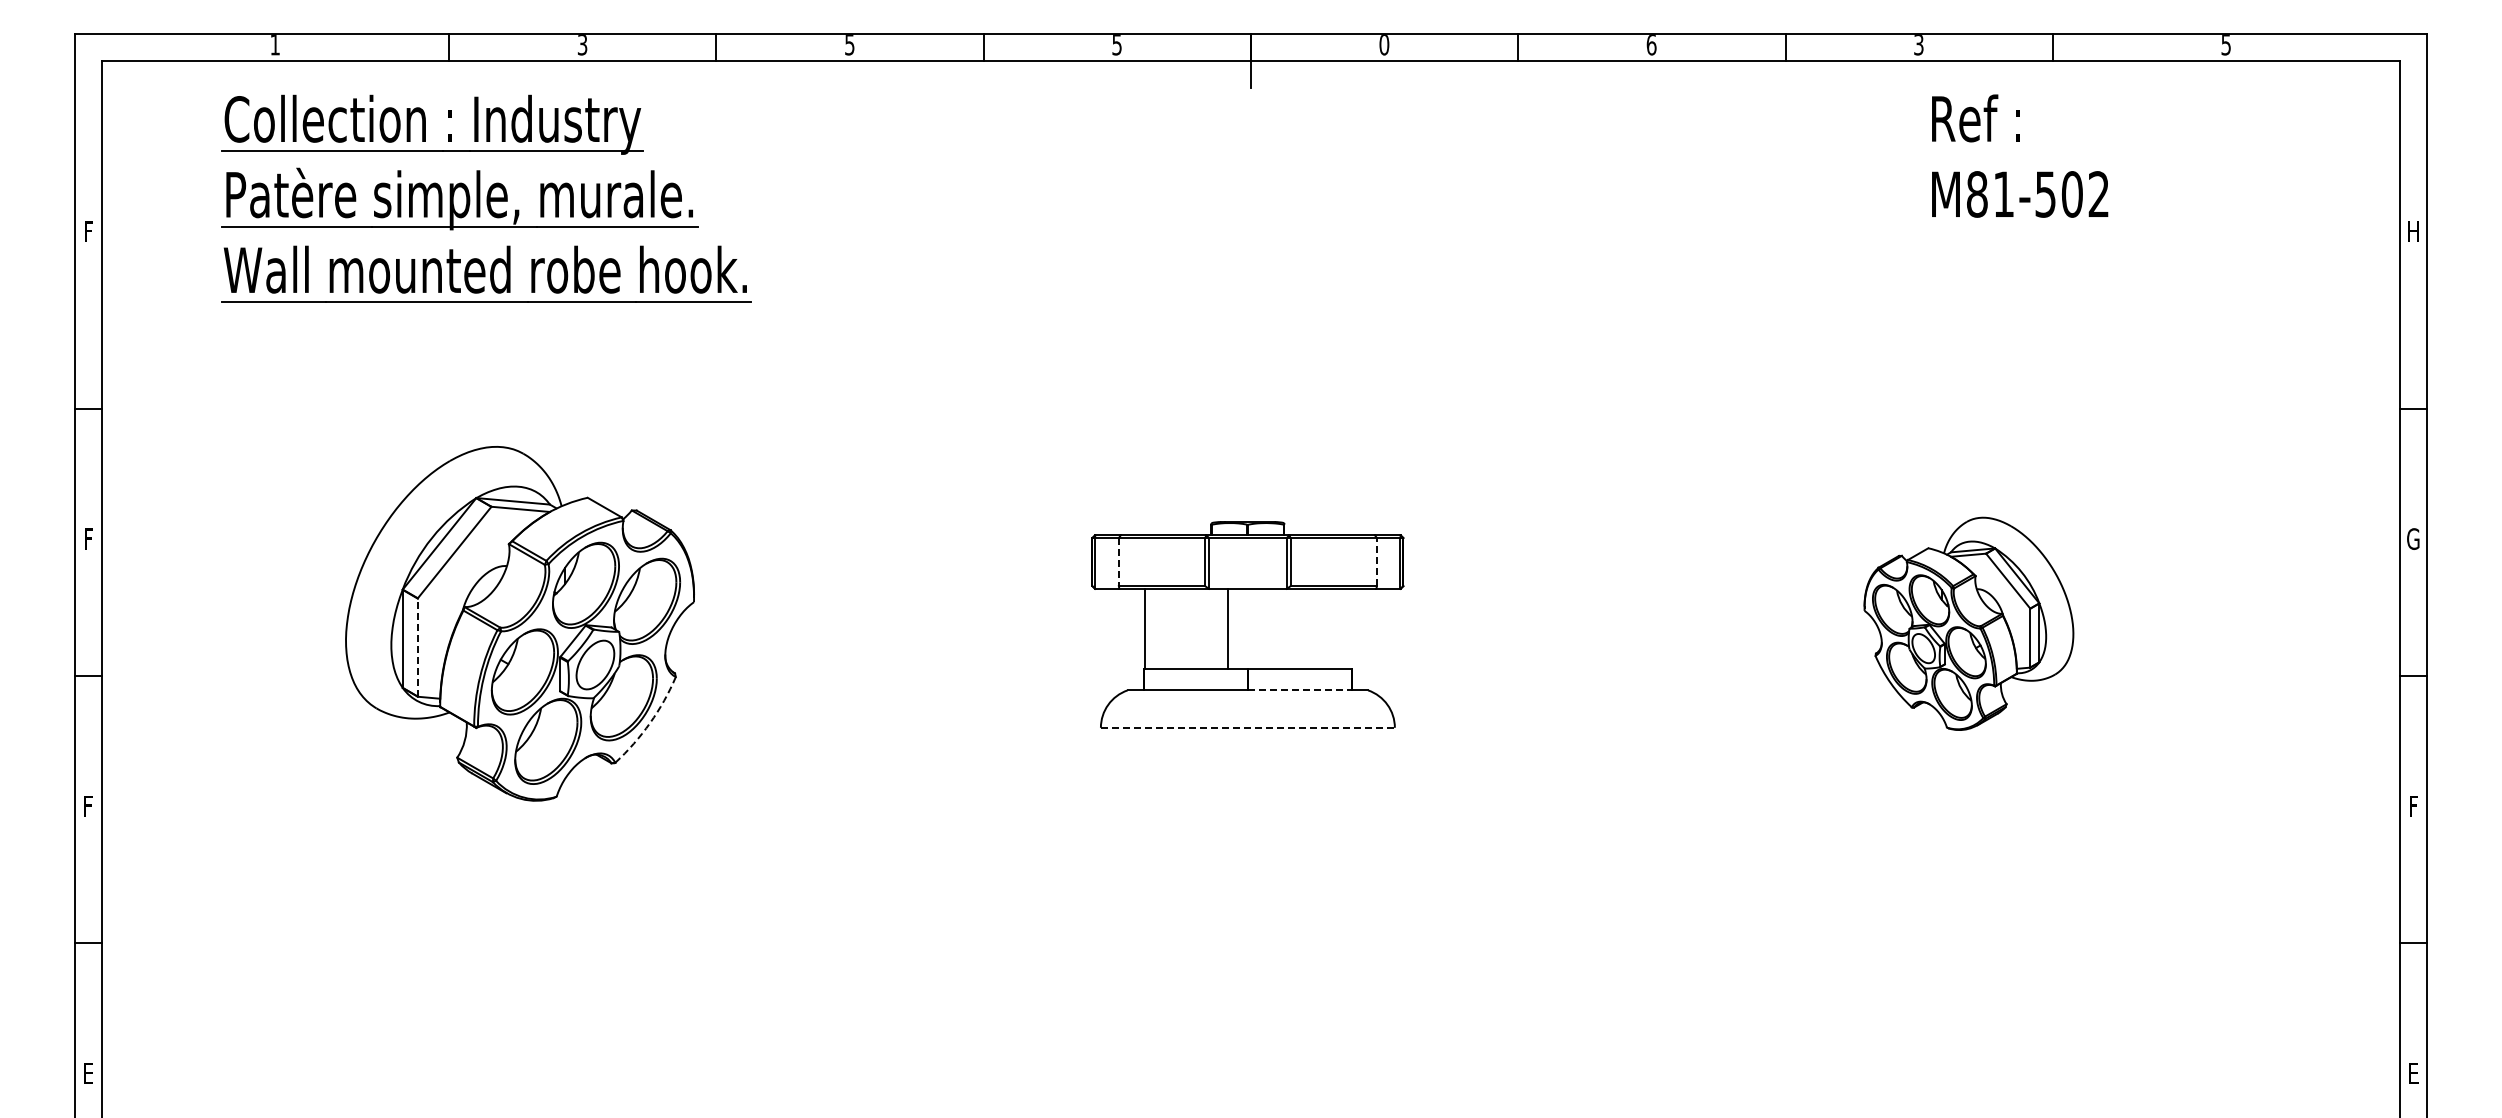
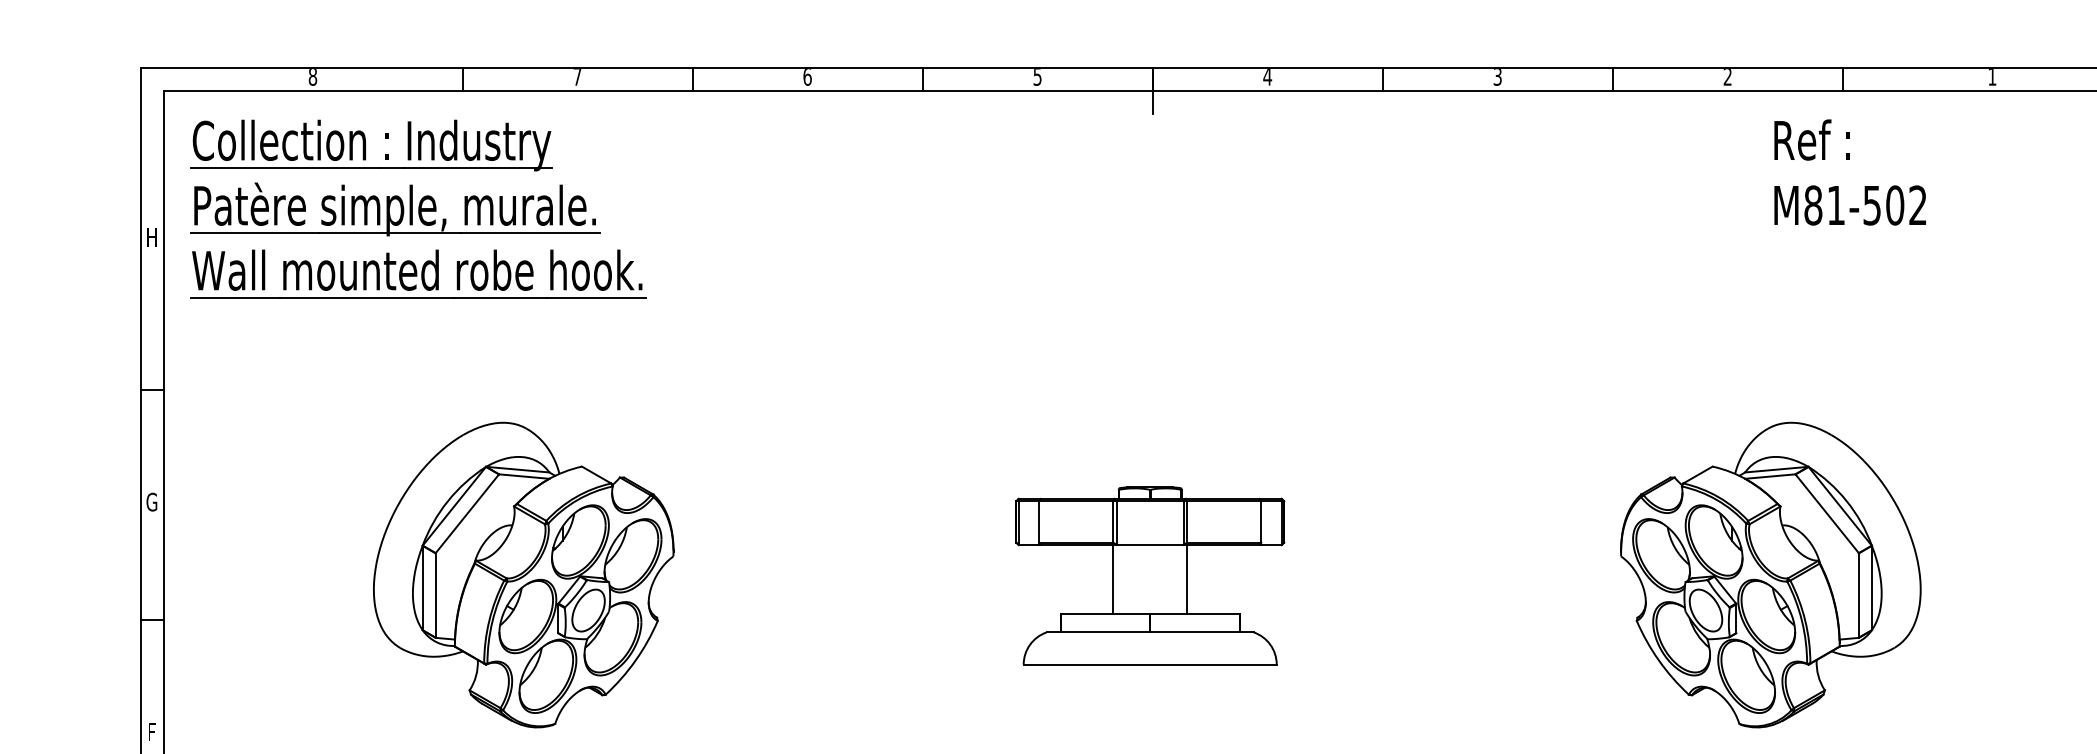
text: (275, 45) -> (313, 77), 1 -> 8
text: (582, 45) -> (577, 77), 3 -> 7
text: (849, 45) -> (807, 77), 5 -> 6
text: (1384, 45) -> (1267, 77), 0 -> 4
text: (1651, 45) -> (1497, 77), 6 -> 3
text: (1918, 45) -> (1727, 77), 3 -> 2
text: (2225, 45) -> (1991, 77), 5 -> 1
text: (2020, 155) -> (1850, 171), moved
part: (486, 198) -> (418, 208), moved
text: (88, 231) -> (152, 237), F -> H
text: (87, 538) -> (151, 501), F -> G
line: (1376, 561) -> (1260, 521), dashed -> solid
line: (1118, 562) -> (1038, 522), dashed -> solid
part: (1968, 623) -> (1770, 574), size x1.67
line: (1145, 628) -> (1113, 579), moved
line: (1227, 628) -> (1186, 579), moved
line: (417, 647) -> (435, 595), dashed -> solid
line: (1300, 690) -> (1195, 632), dashed -> solid
arc: (650, 723) -> (635, 660), dashed -> solid
line: (1247, 727) -> (1149, 664), dashed -> solid

